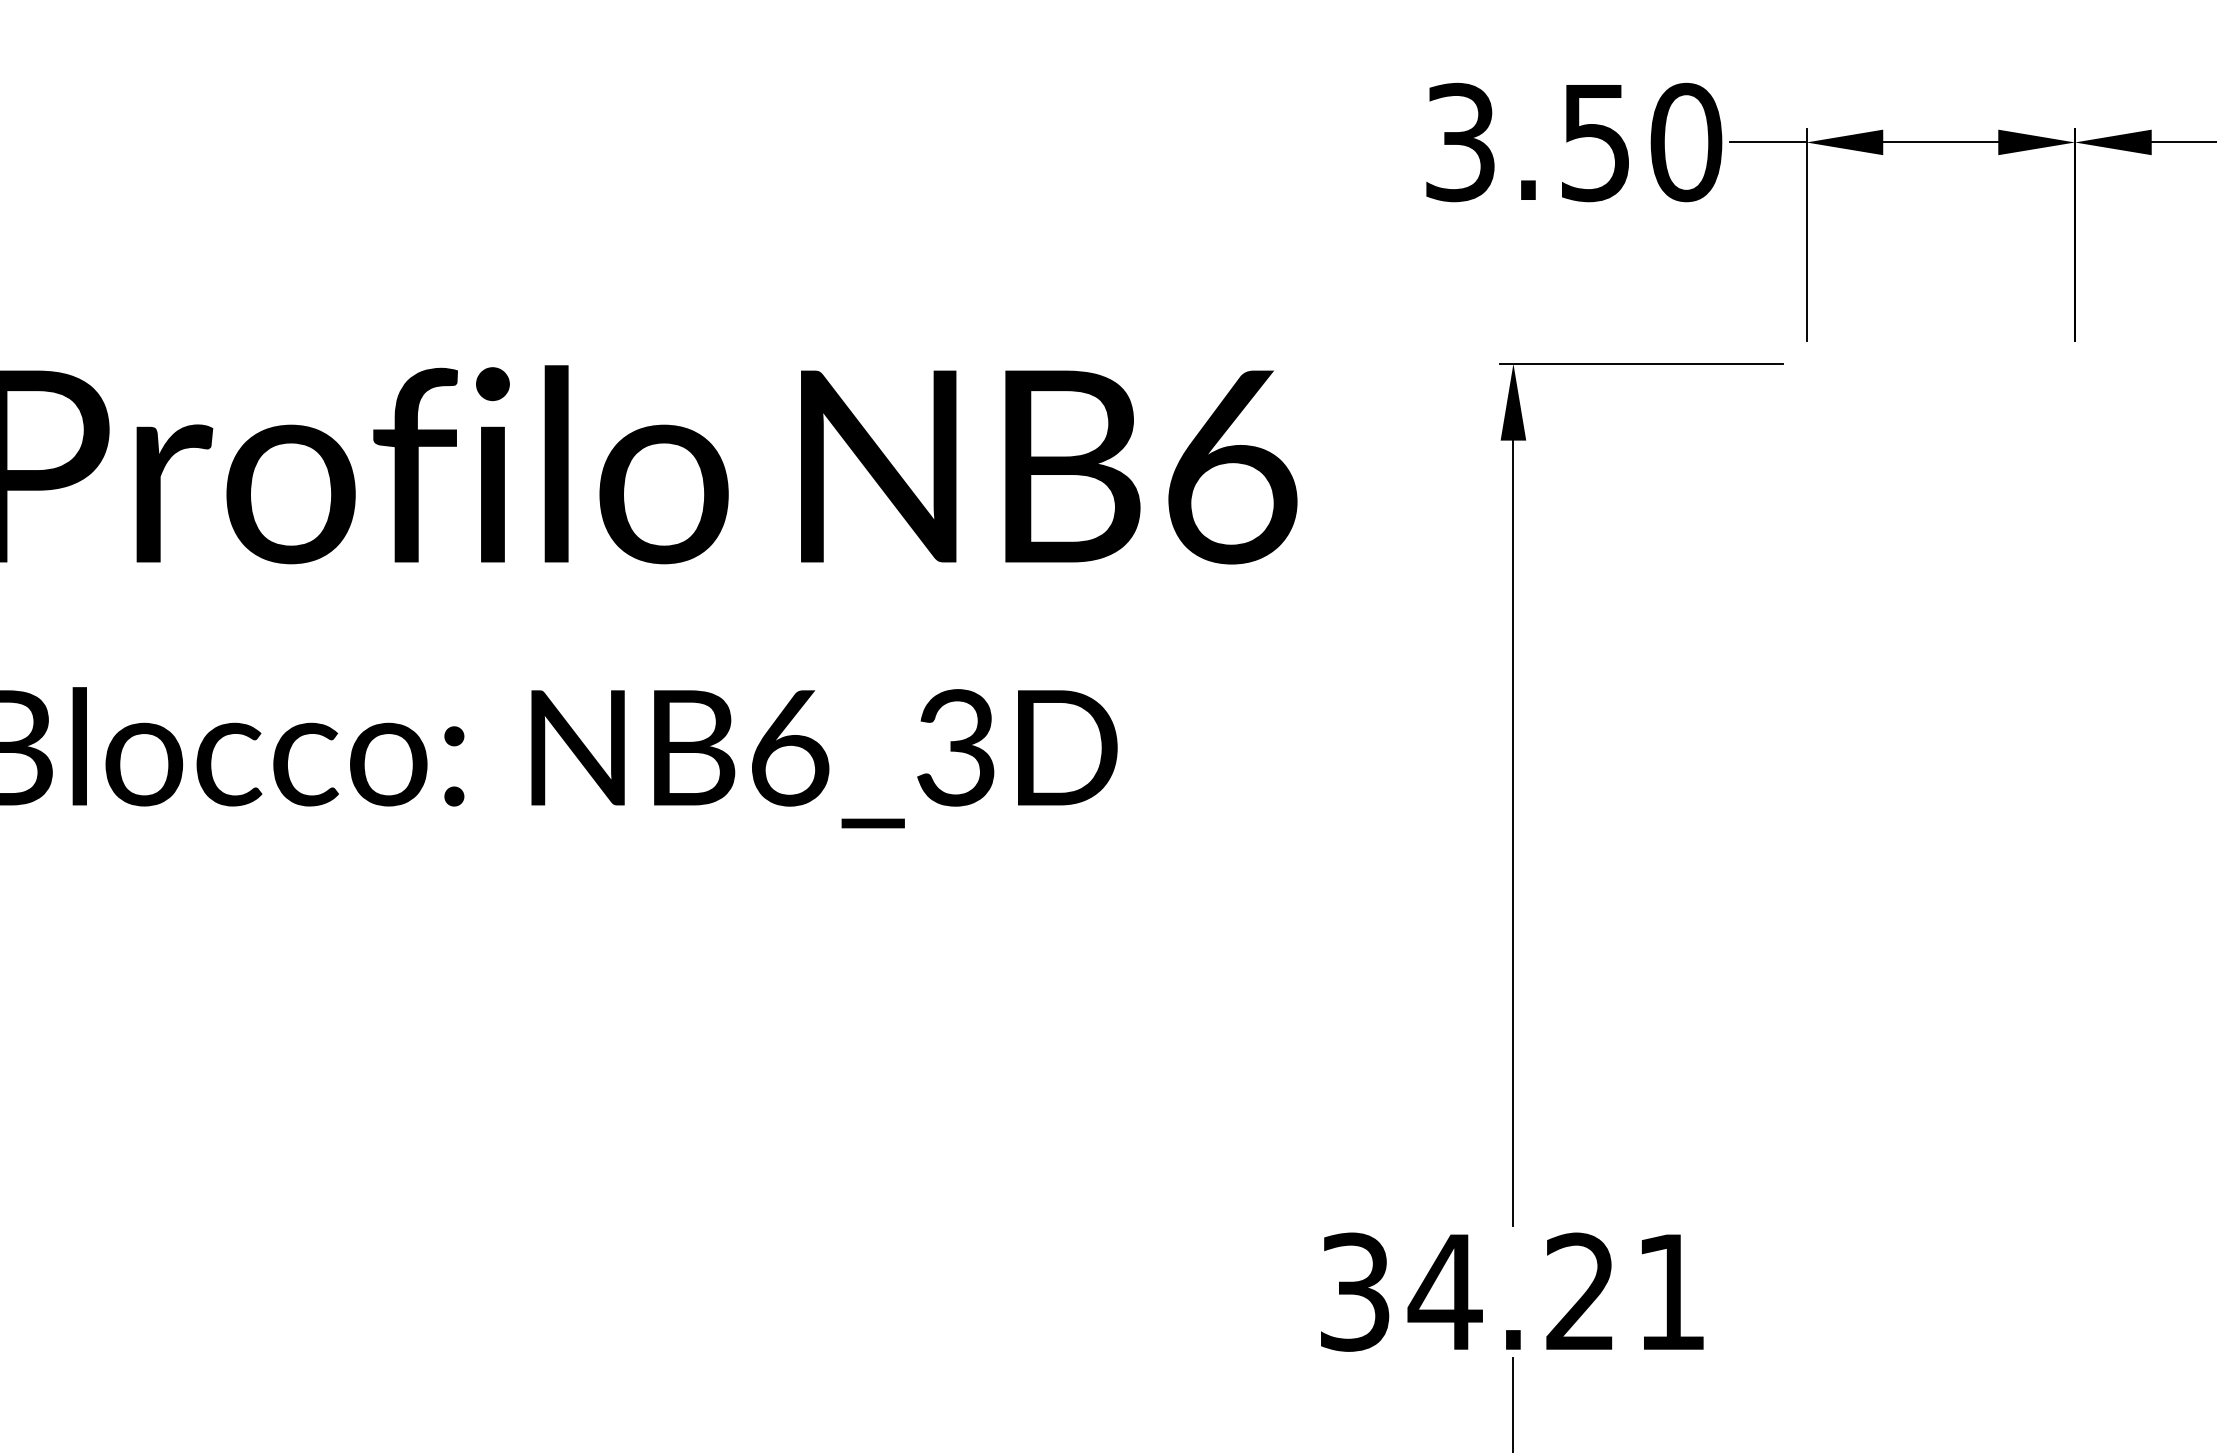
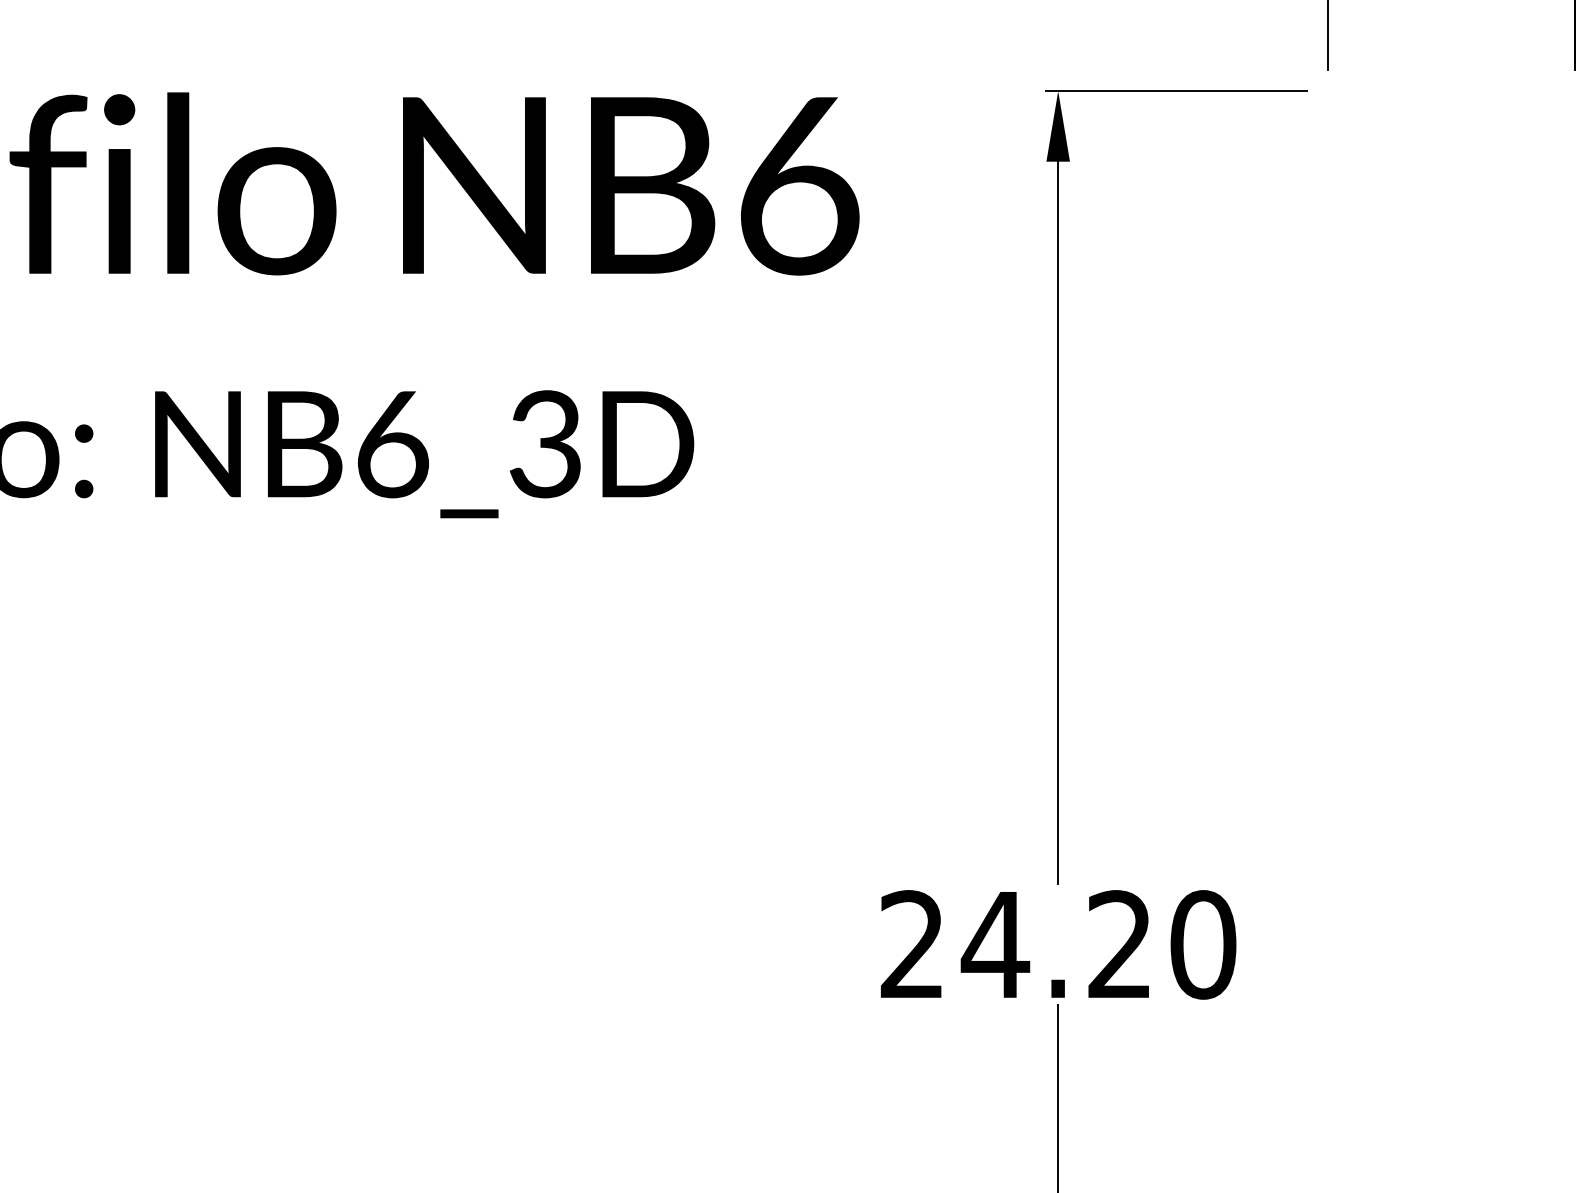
text: (1513, 1291) -> (1058, 944), 34.21 -> 24.20

